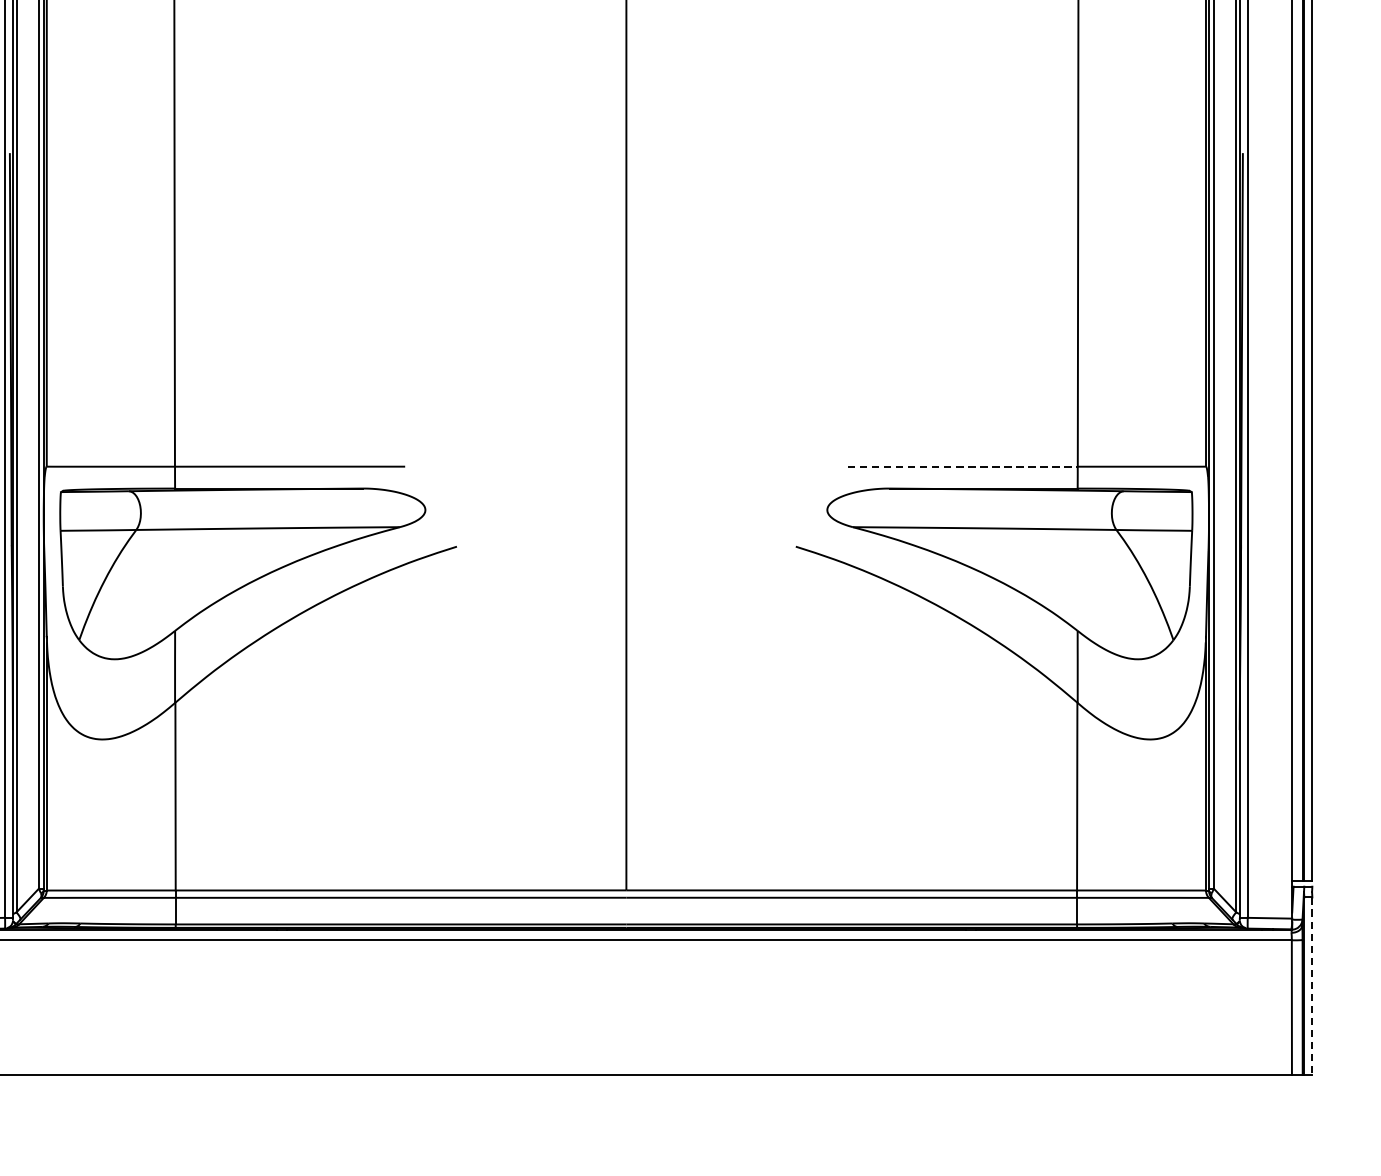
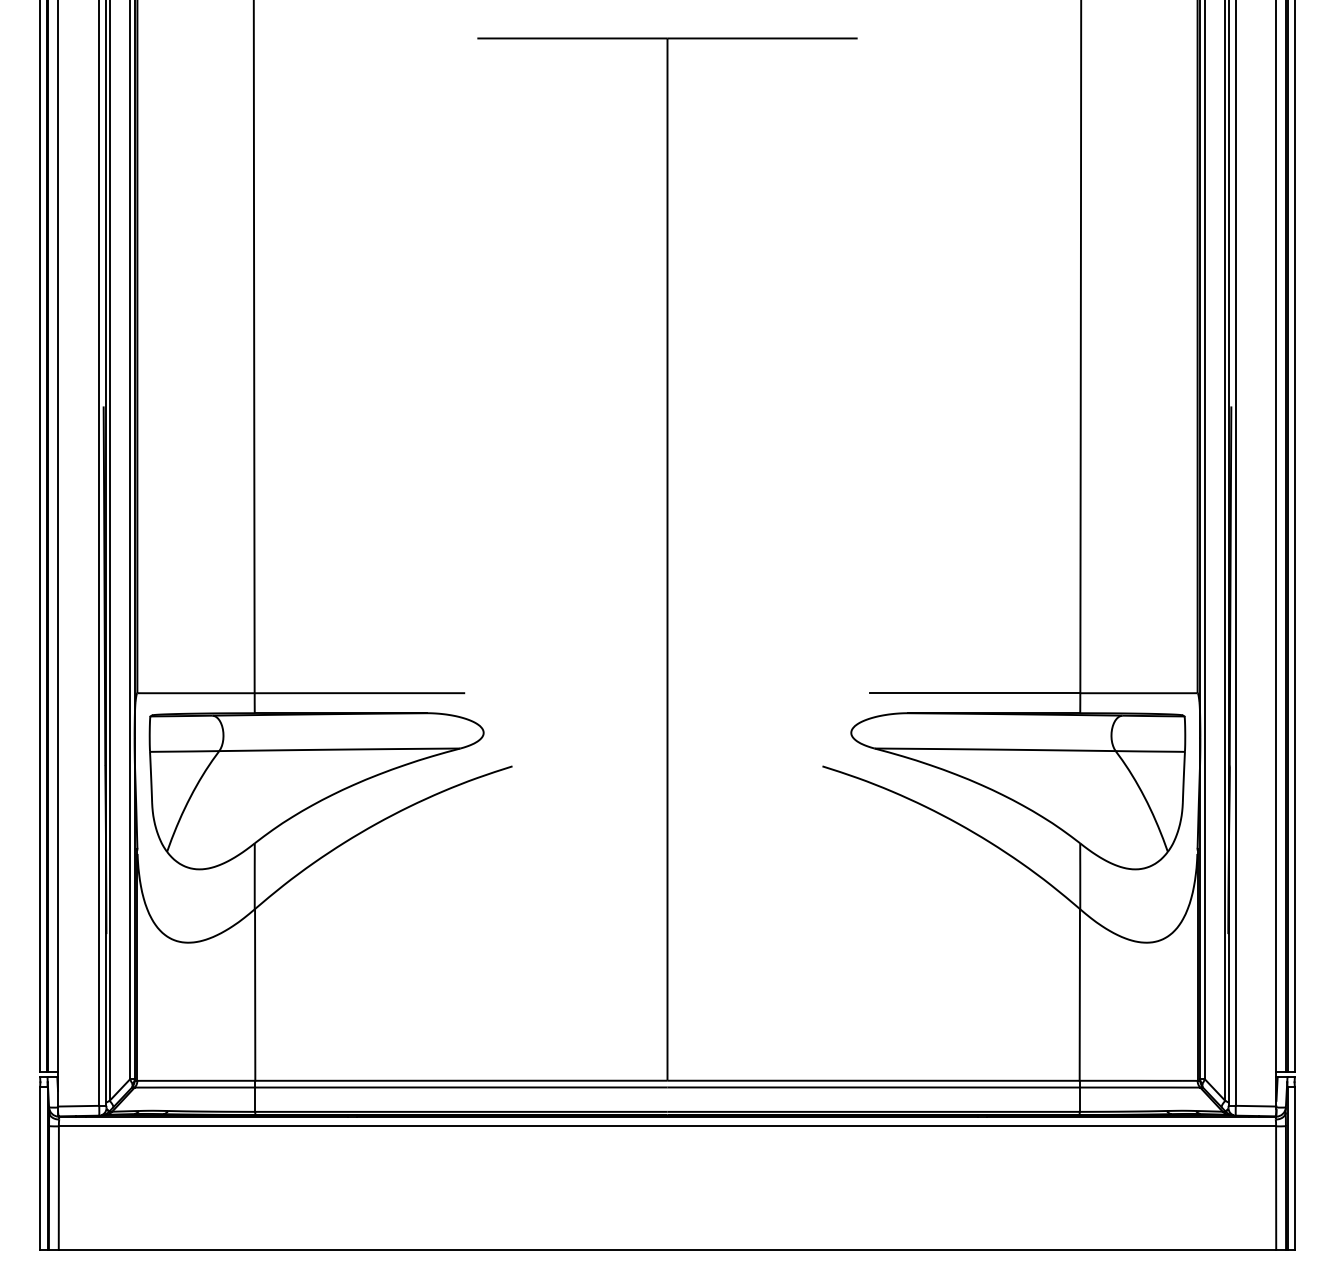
line: (963, 467) -> (975, 693), dashed -> solid
line: (1311, 986) -> (1294, 1168), dashed -> solid

